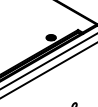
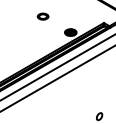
part: (28, 24) -> (42, 16), added

